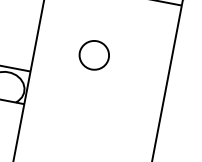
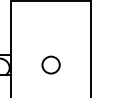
part: (93, 54) -> (50, 64), moved

